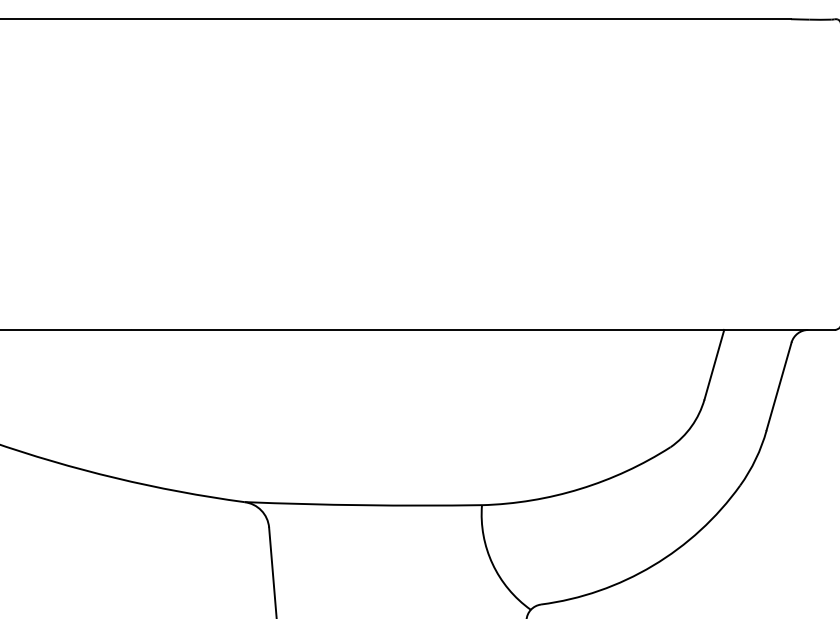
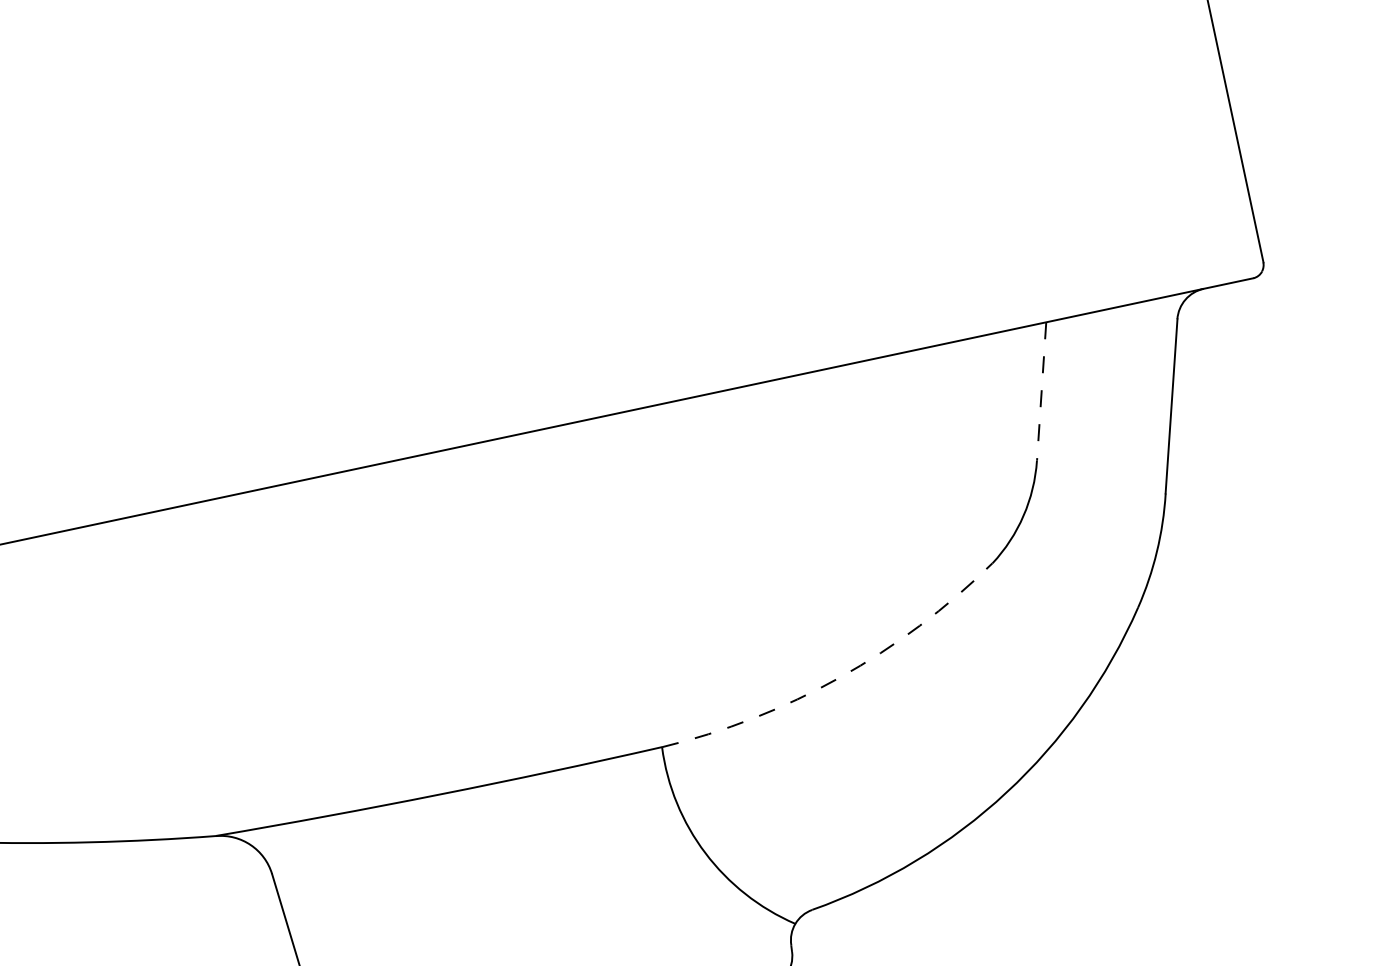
line: (714, 365) -> (1042, 392), solid -> dashed
arc: (580, 488) -> (840, 676), solid -> dashed

